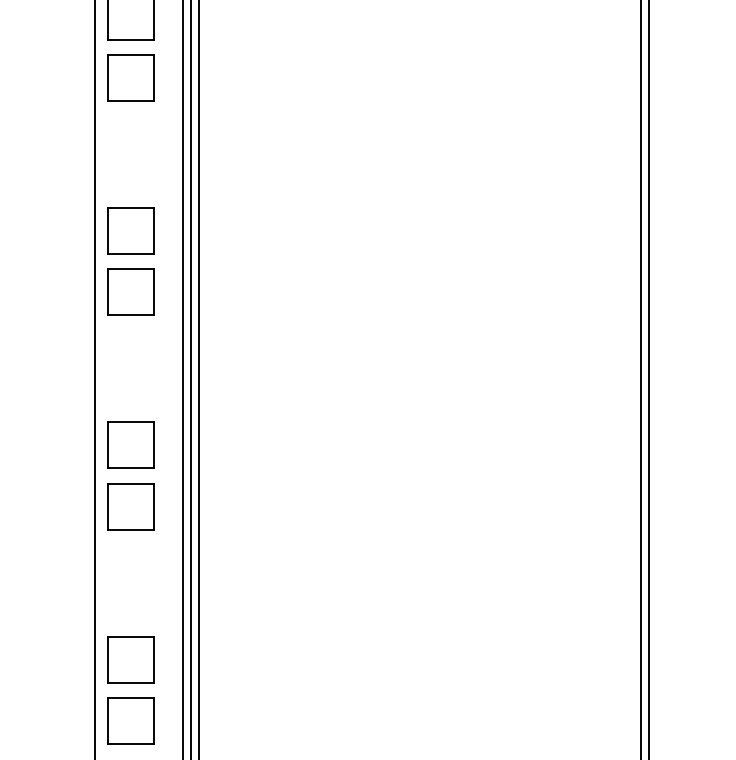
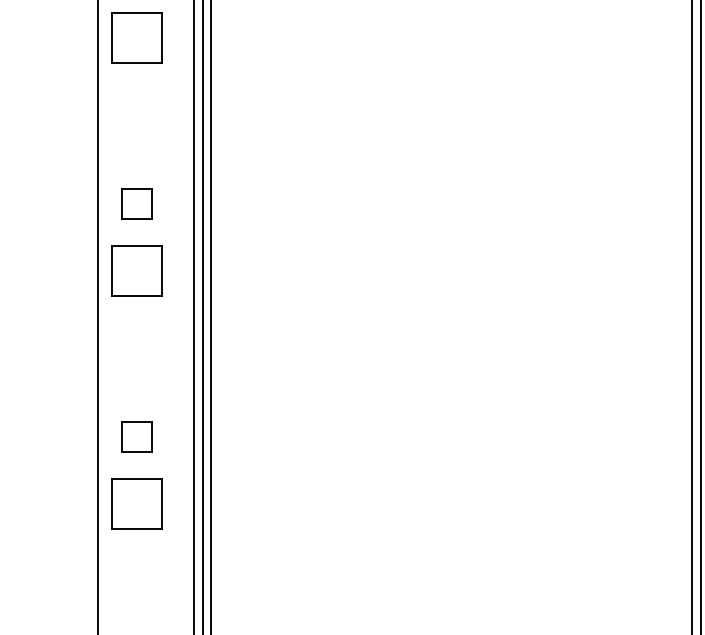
part: (130, 230) -> (136, 203), size x0.6
part: (130, 444) -> (136, 436), size x0.6

